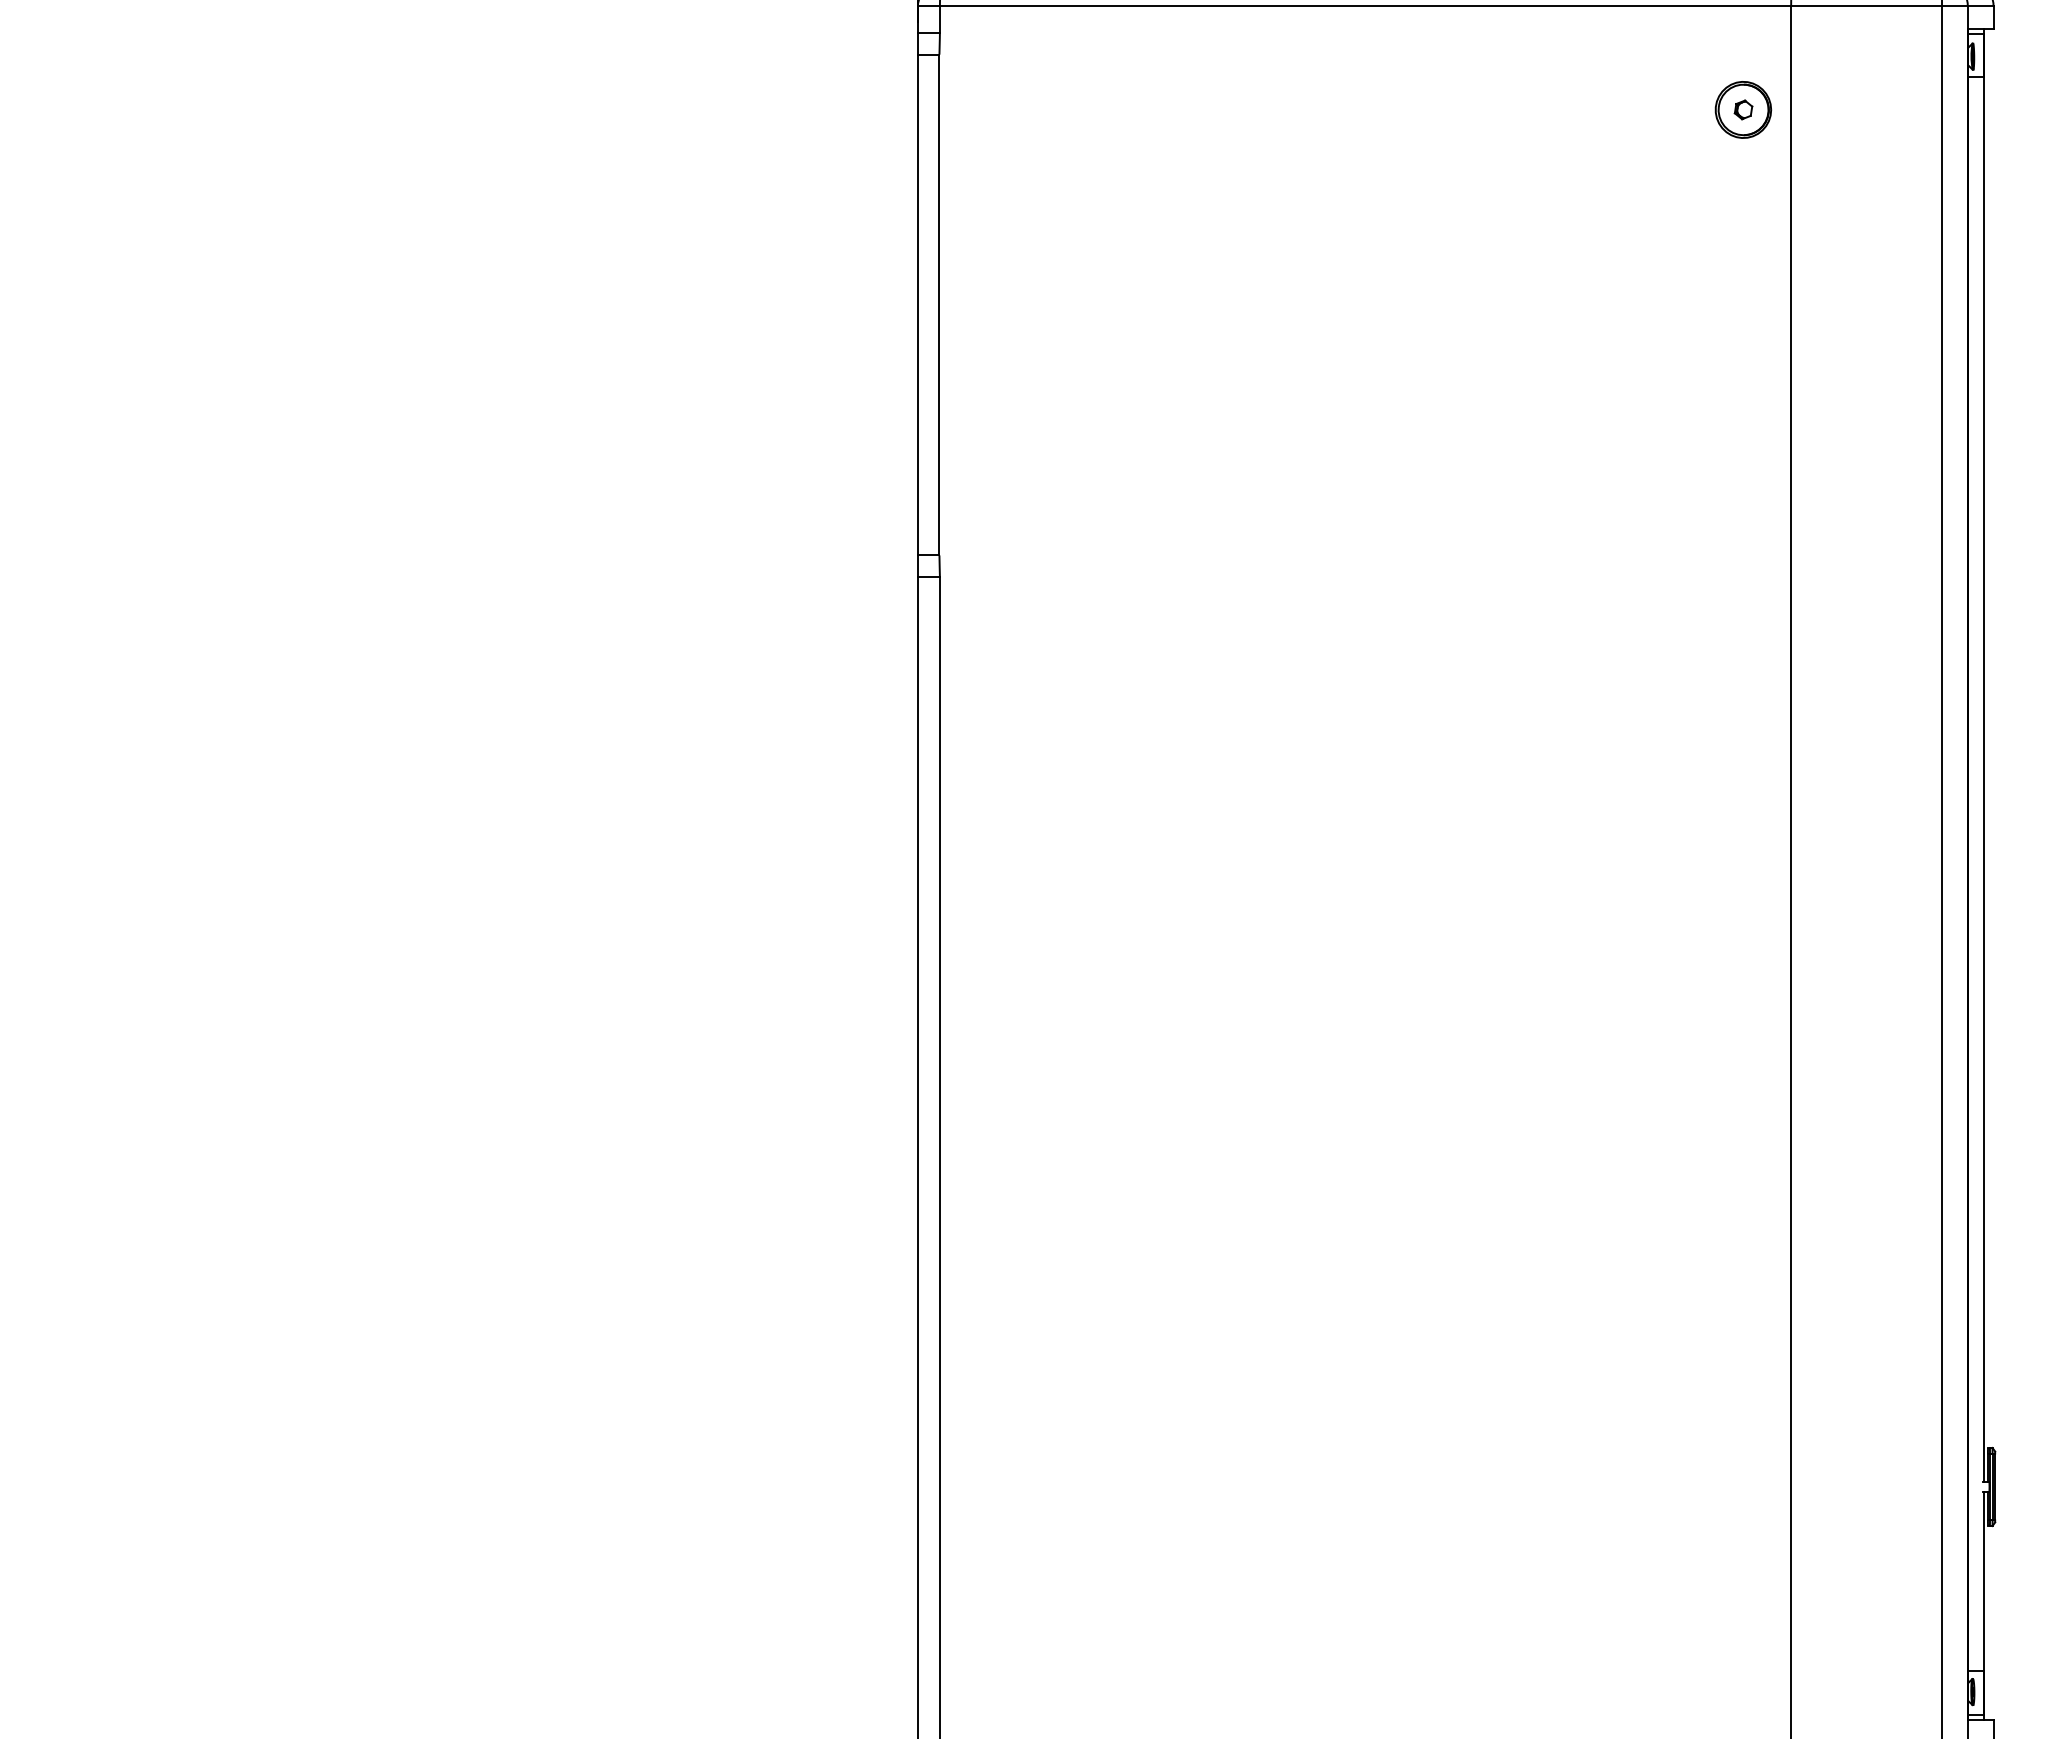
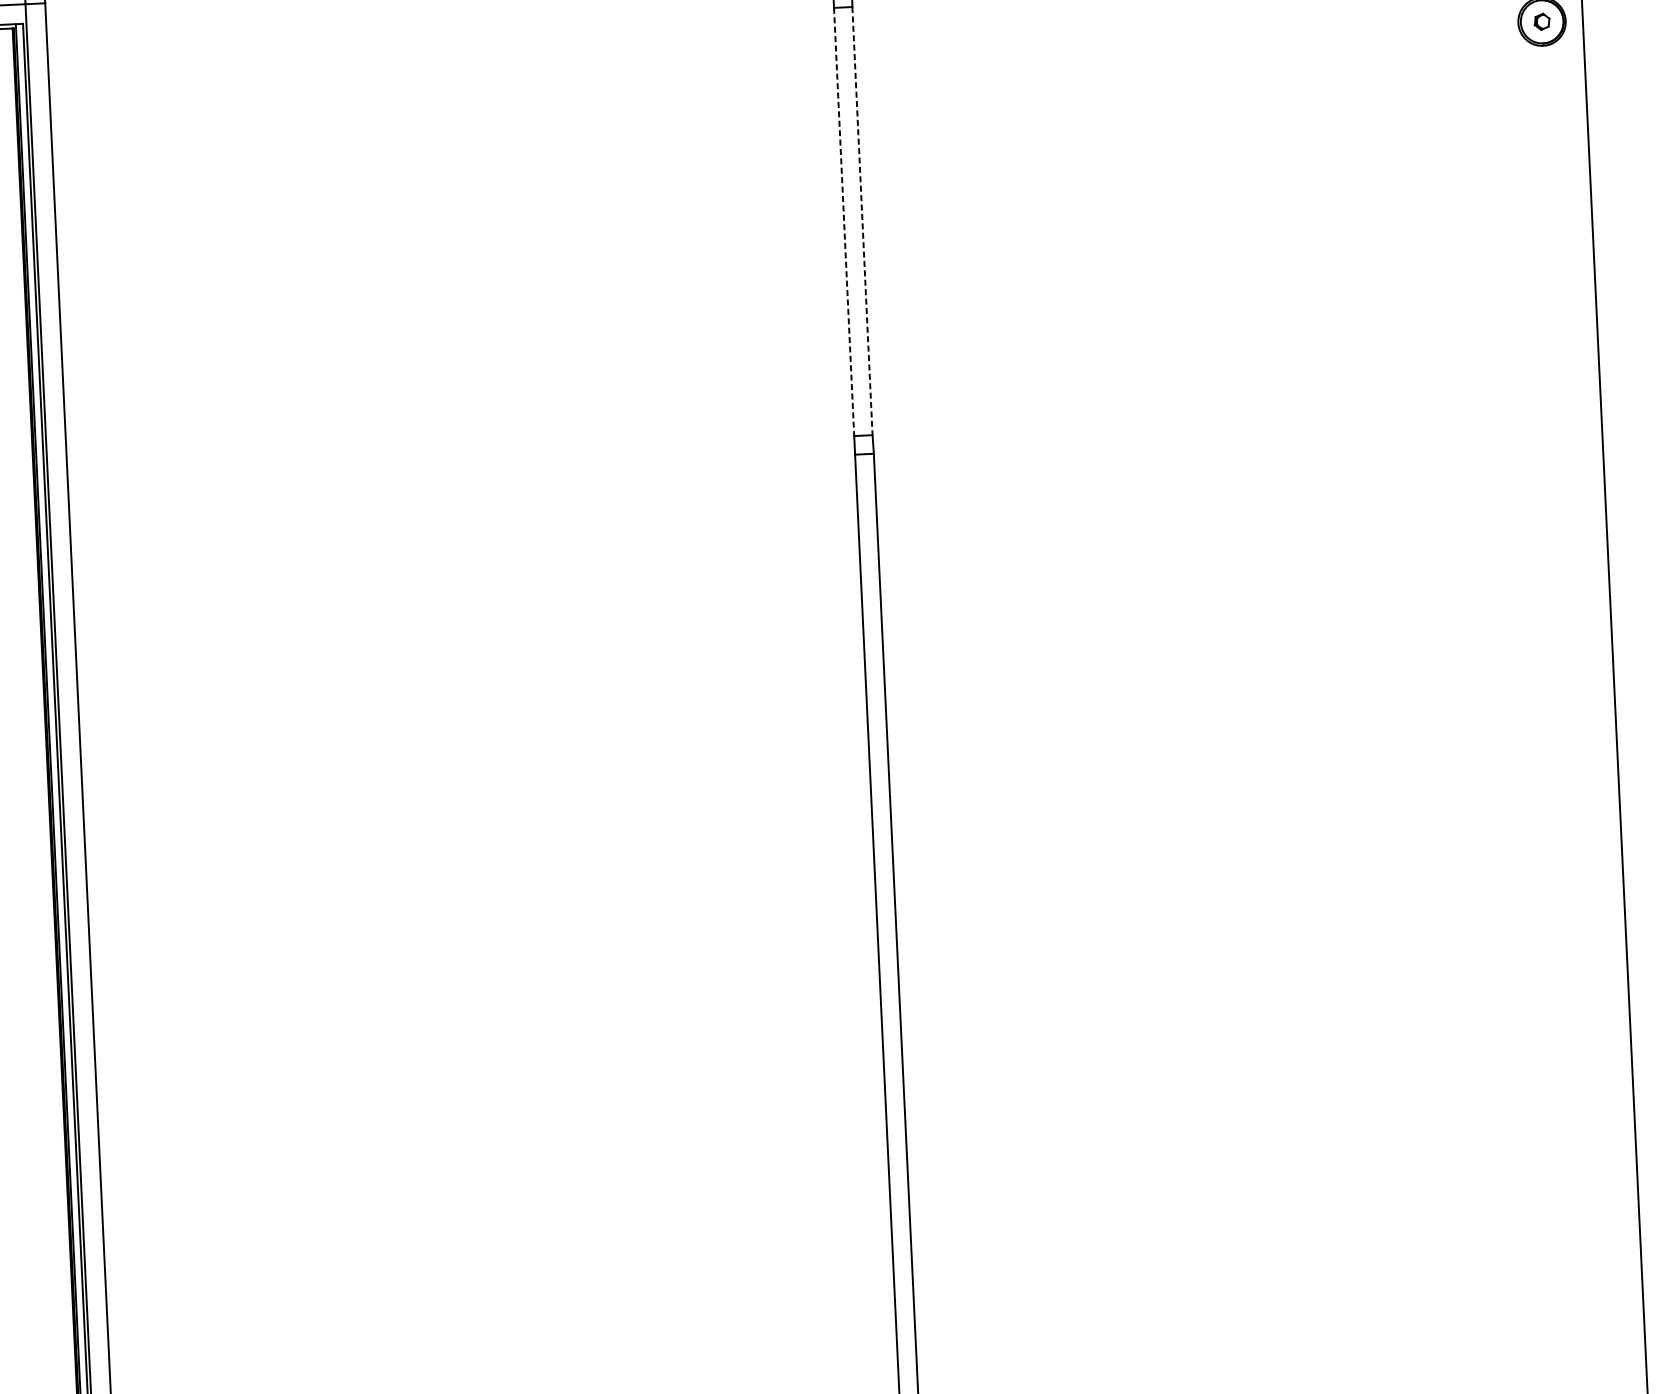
line: (917, 305) -> (843, 222), solid -> dashed
line: (939, 305) -> (862, 221), solid -> dashed

